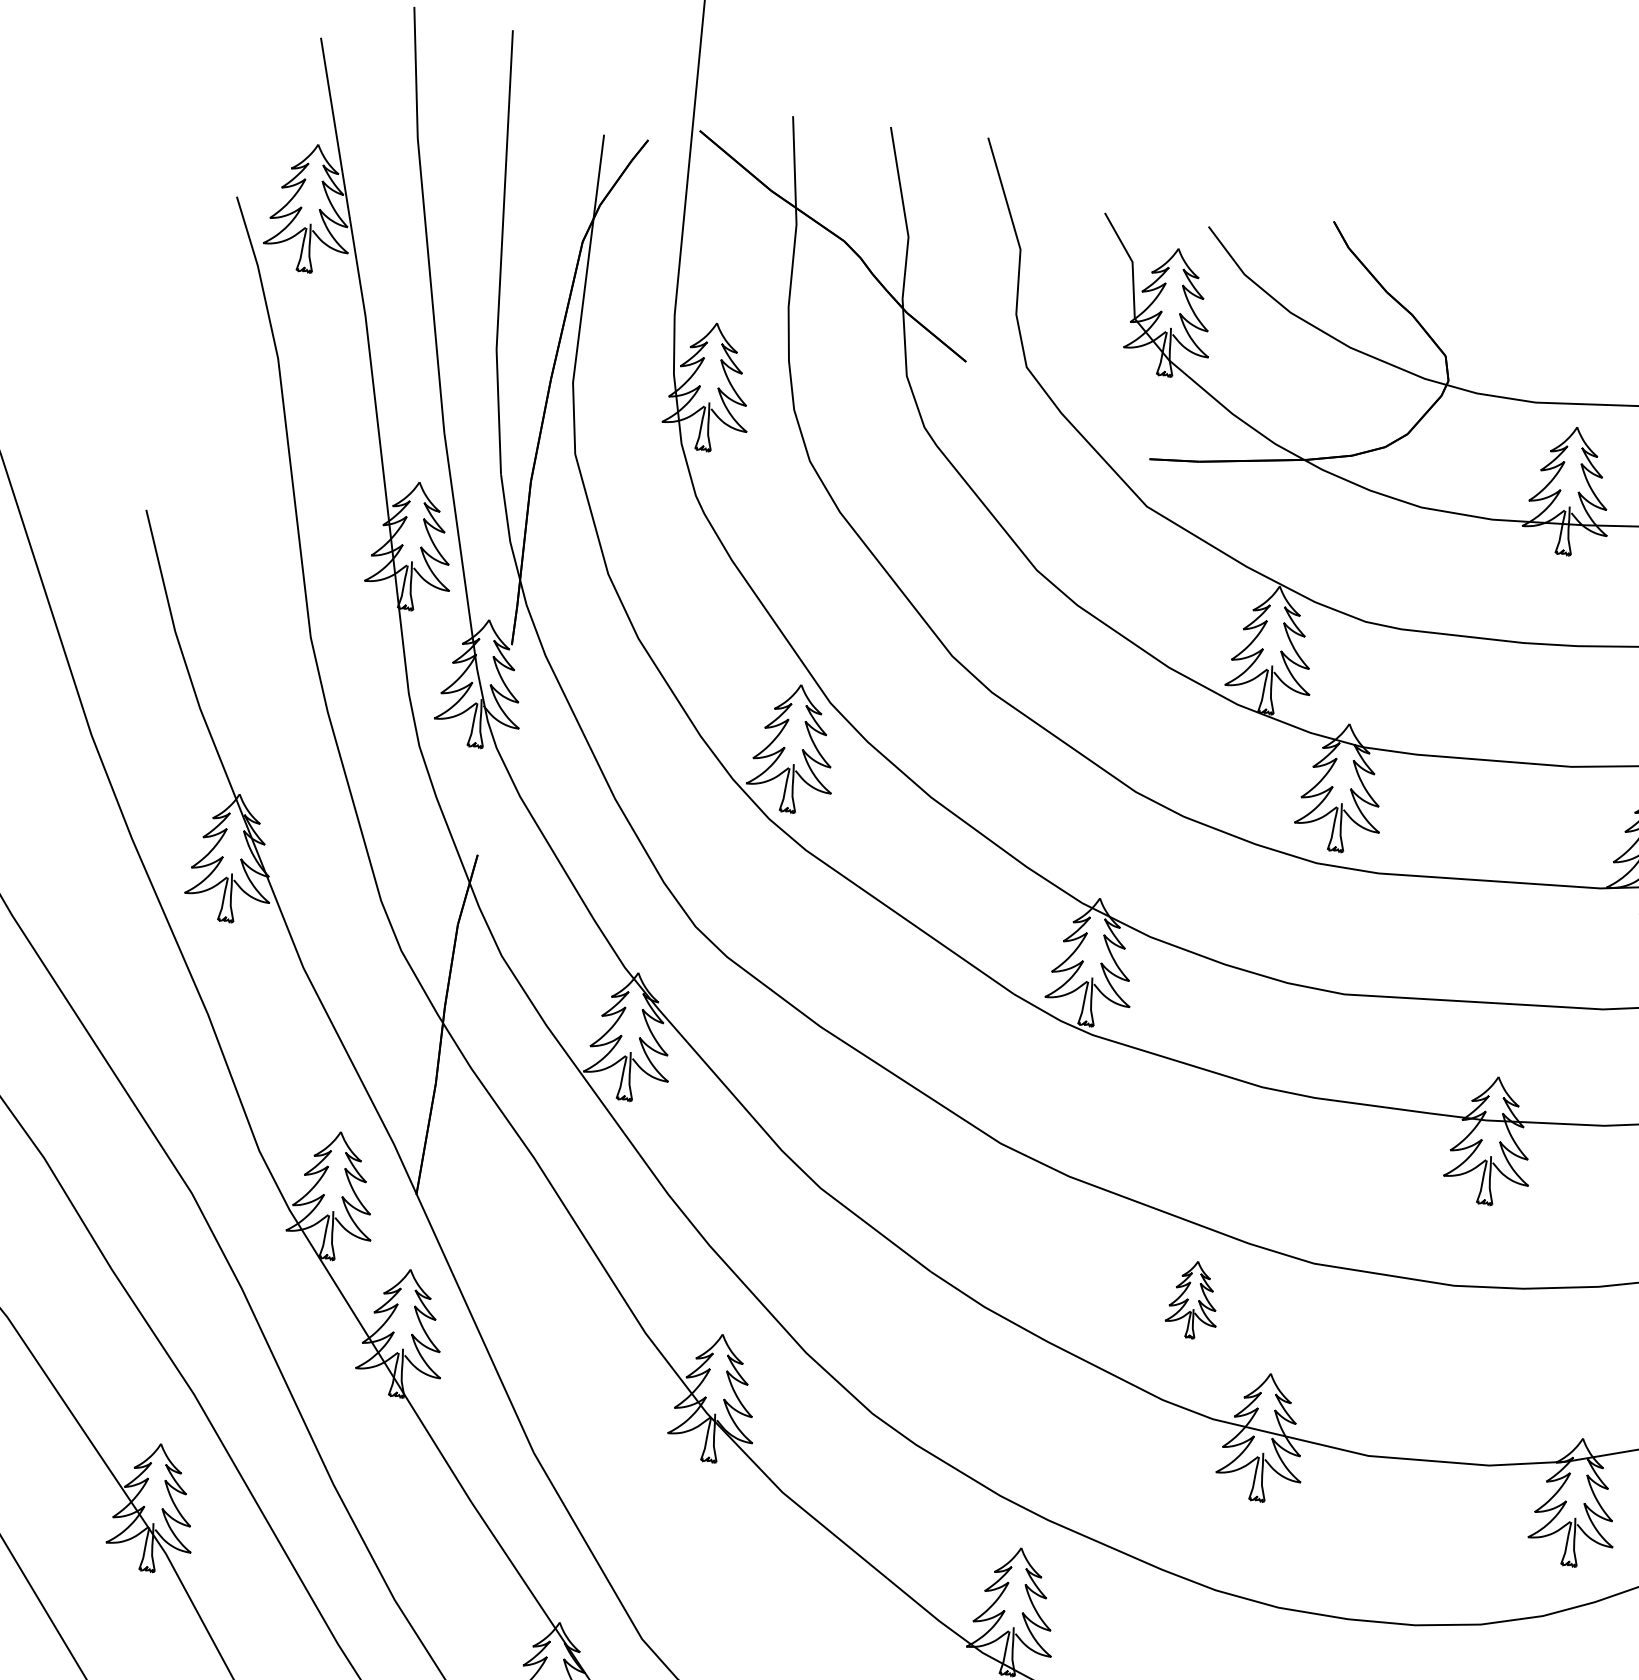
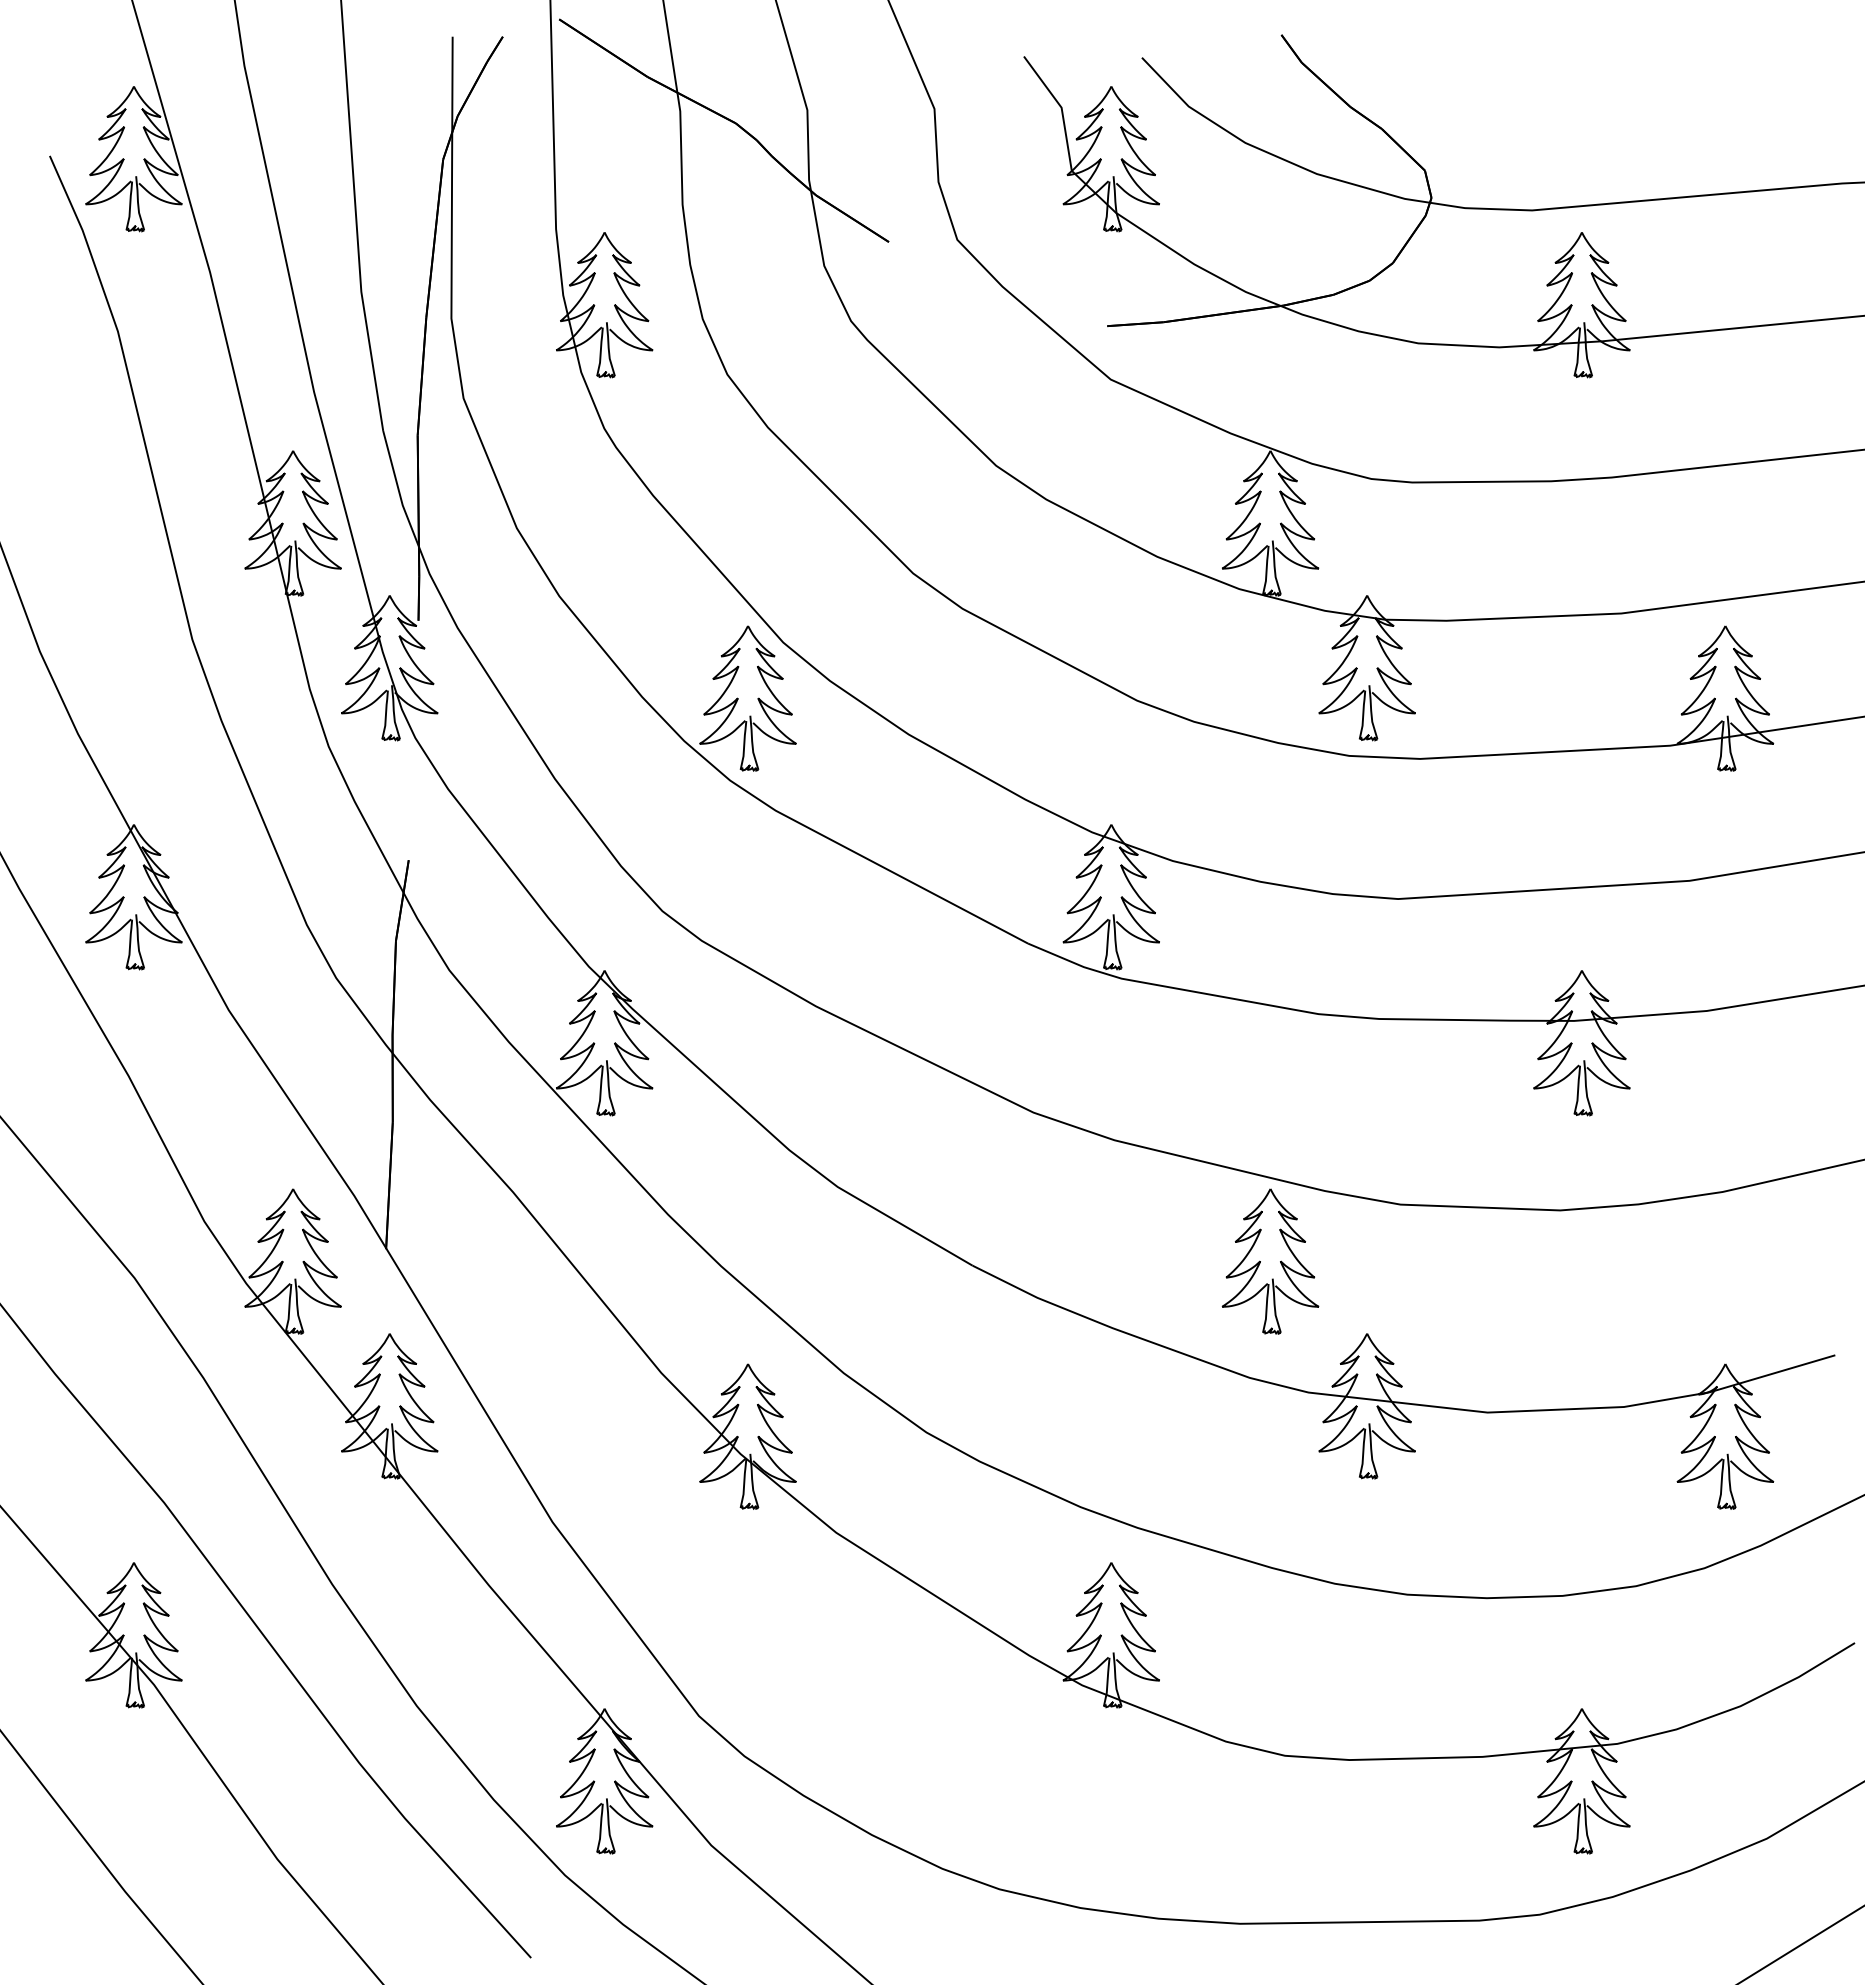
part: (1193, 1299) -> (1270, 1261), size x1.67

